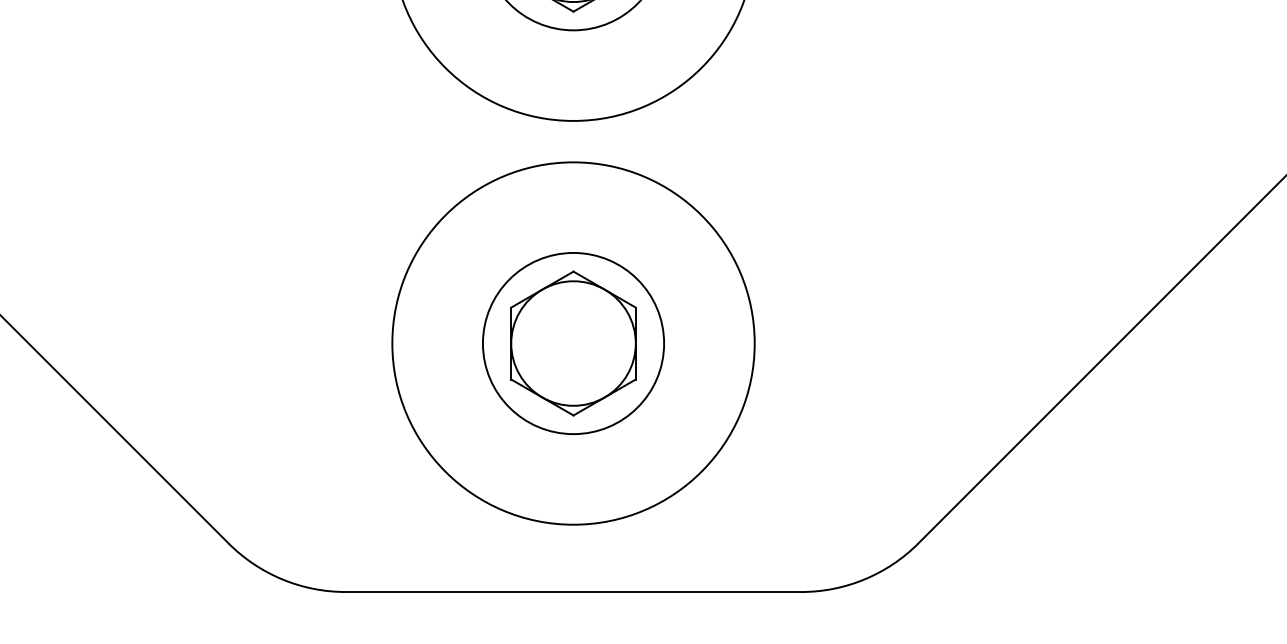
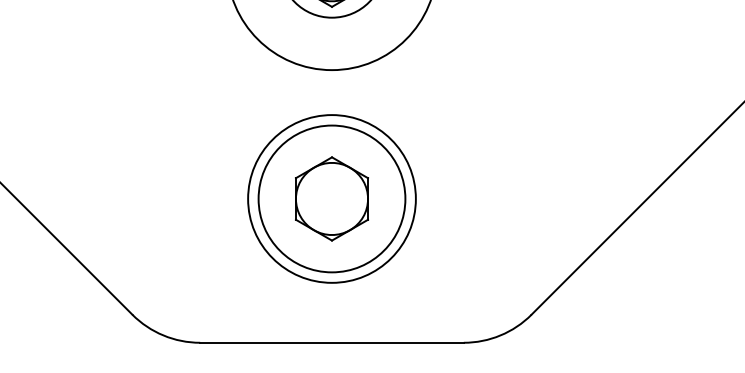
circle: (572, 342) -> (331, 198), size x0.7
circle: (572, 342) -> (331, 198), size x1.6

